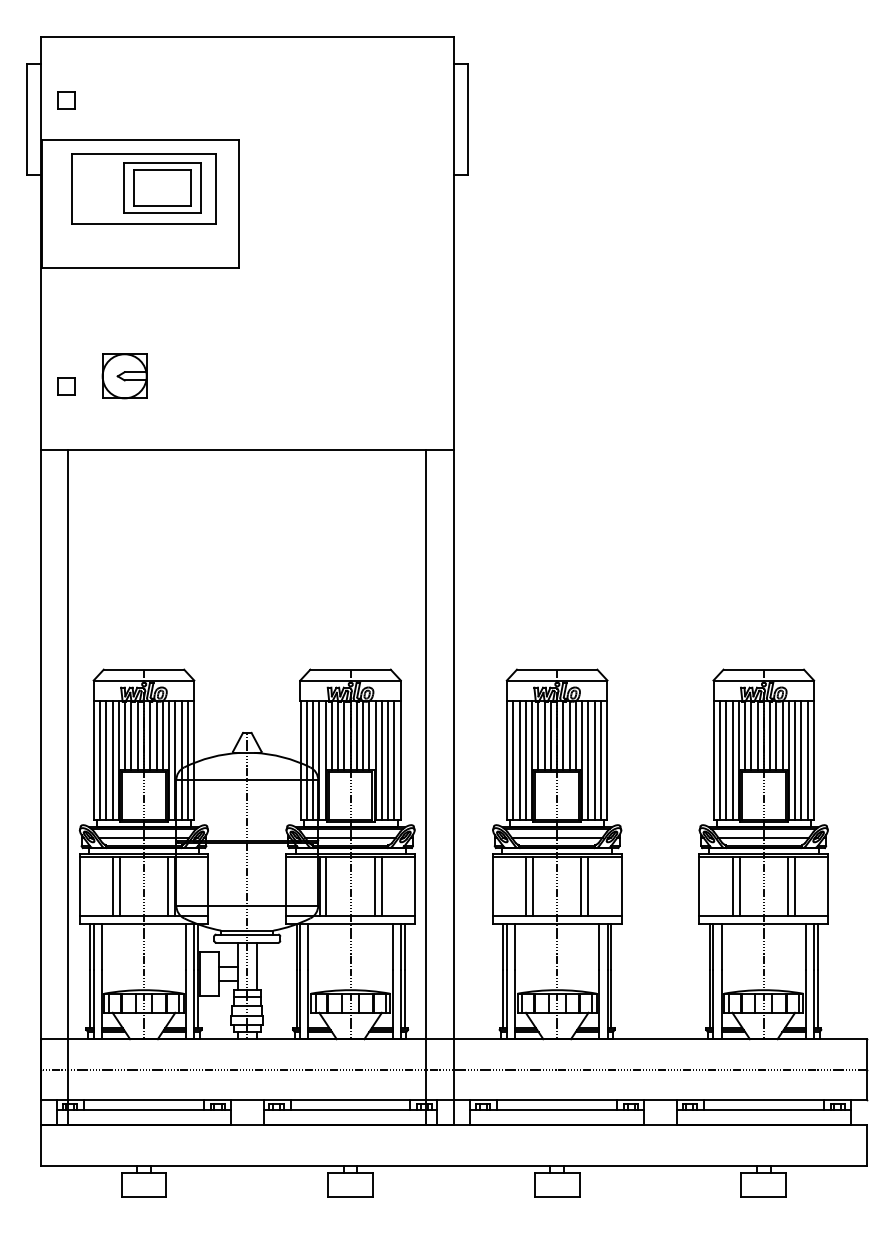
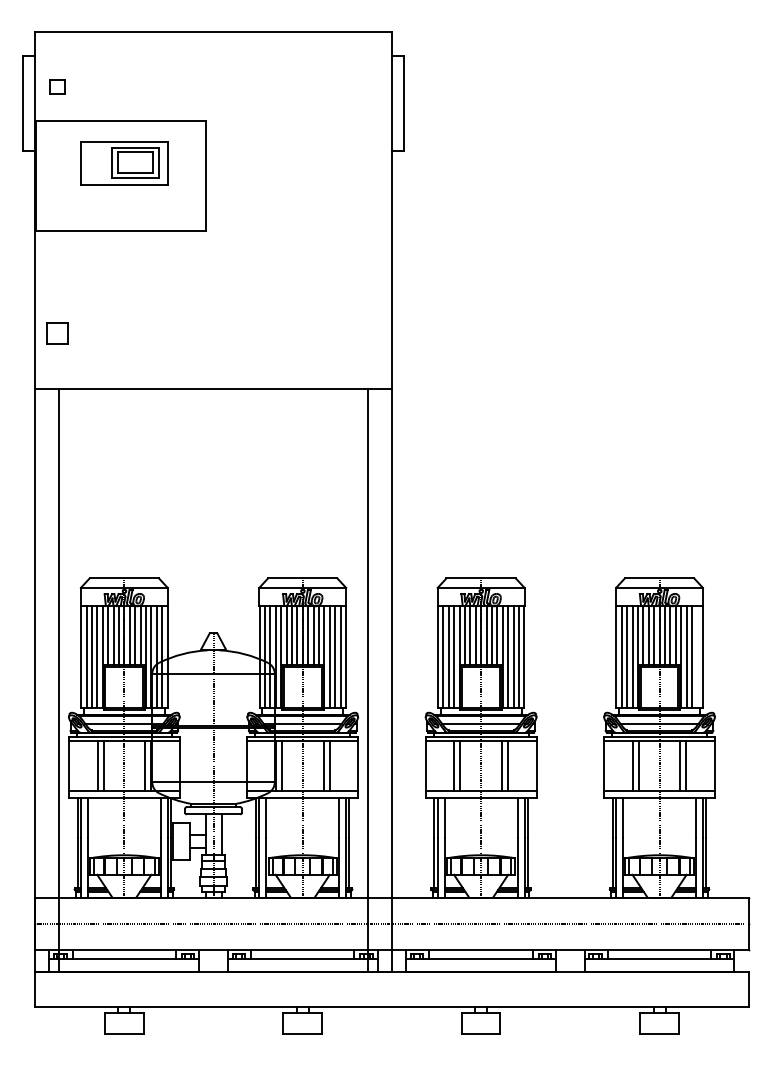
part: (143, 189) -> (123, 163), size x0.7
part: (124, 376) -> (107, 325), removed
part: (66, 385) -> (57, 333), size x1.4
line: (807, 760) -> (697, 656), removed

